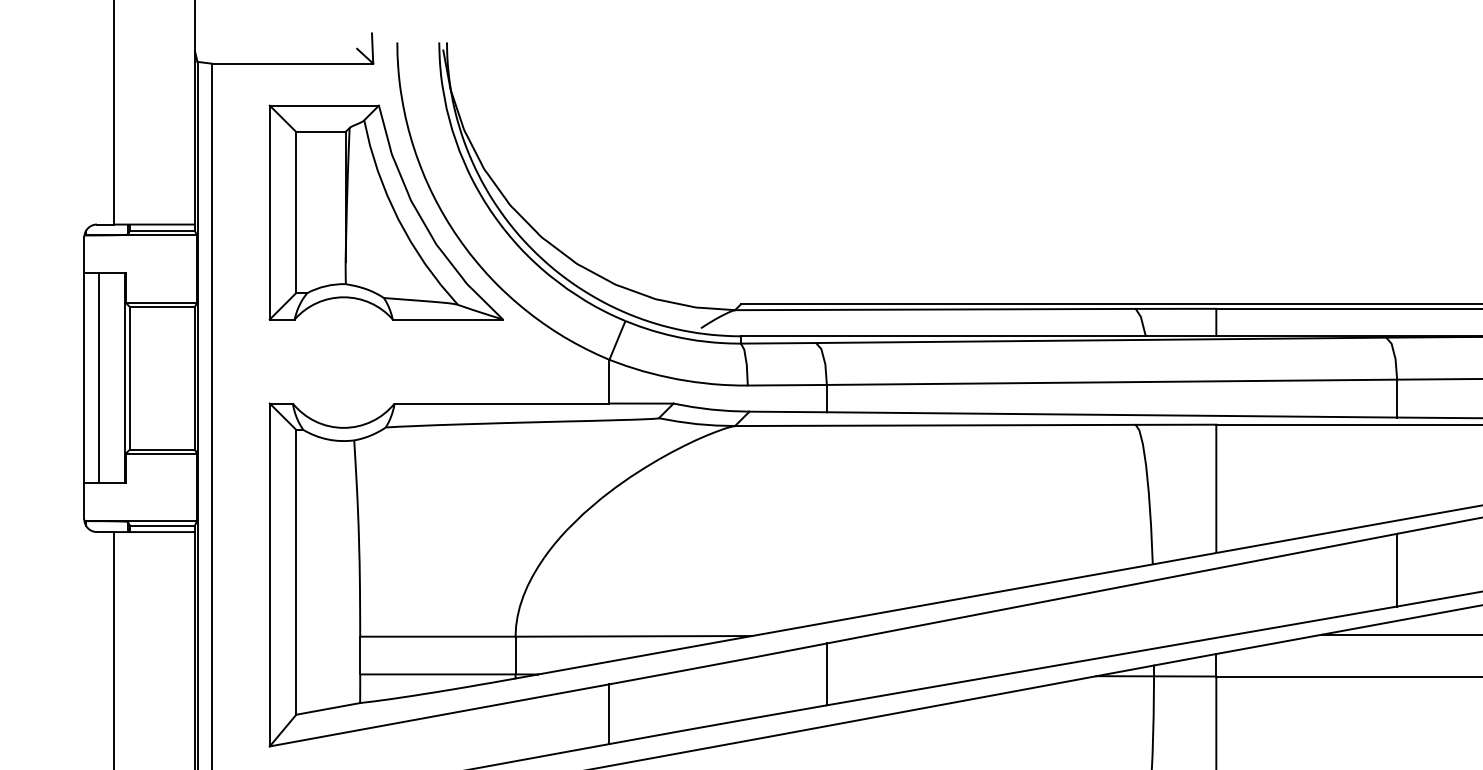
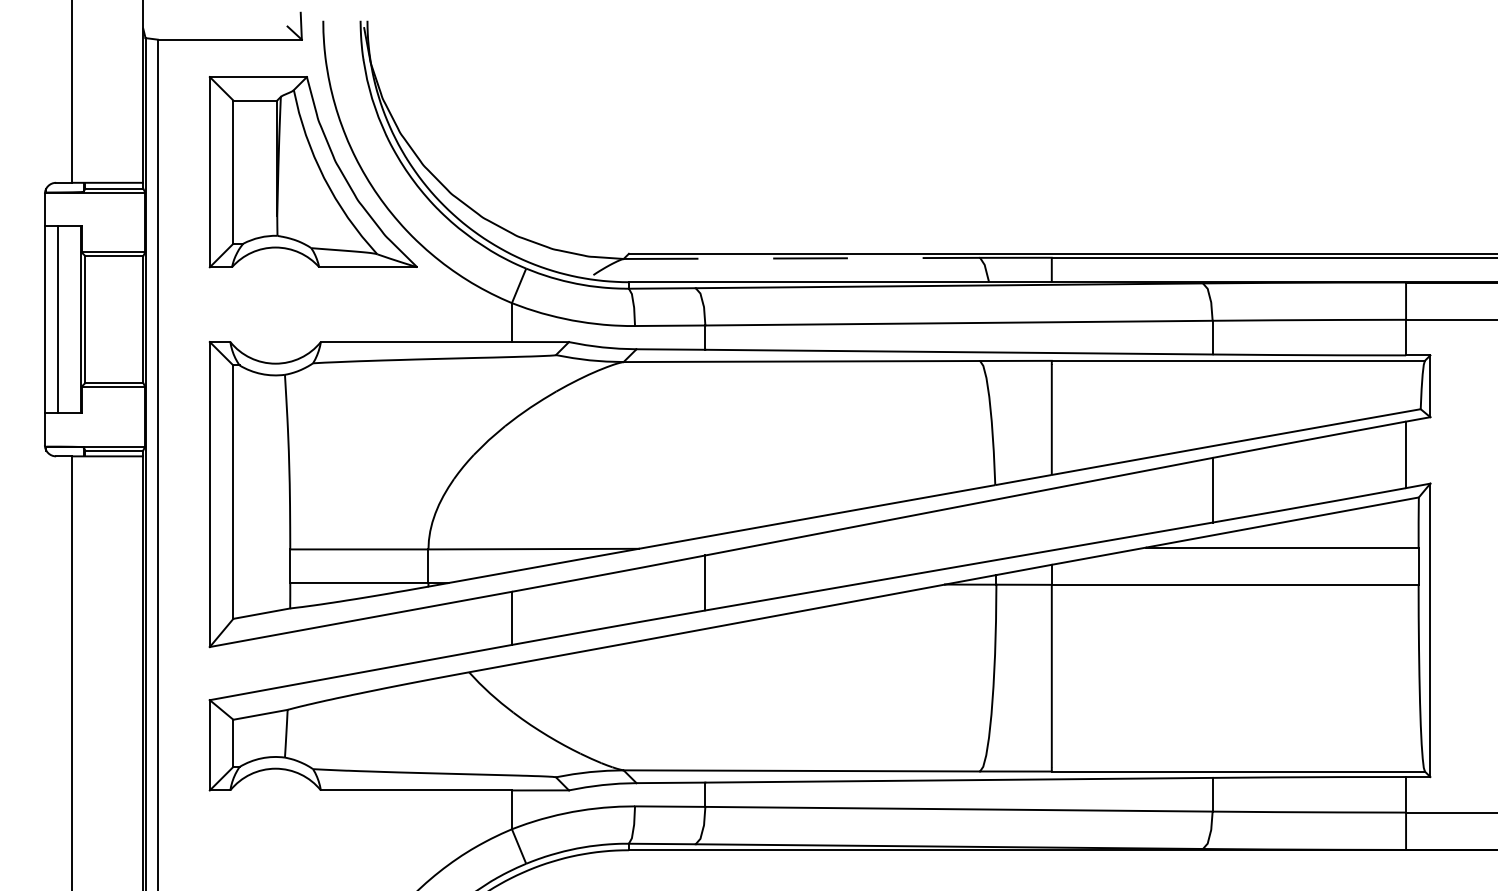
line: (936, 309) -> (802, 258), solid -> dashed

